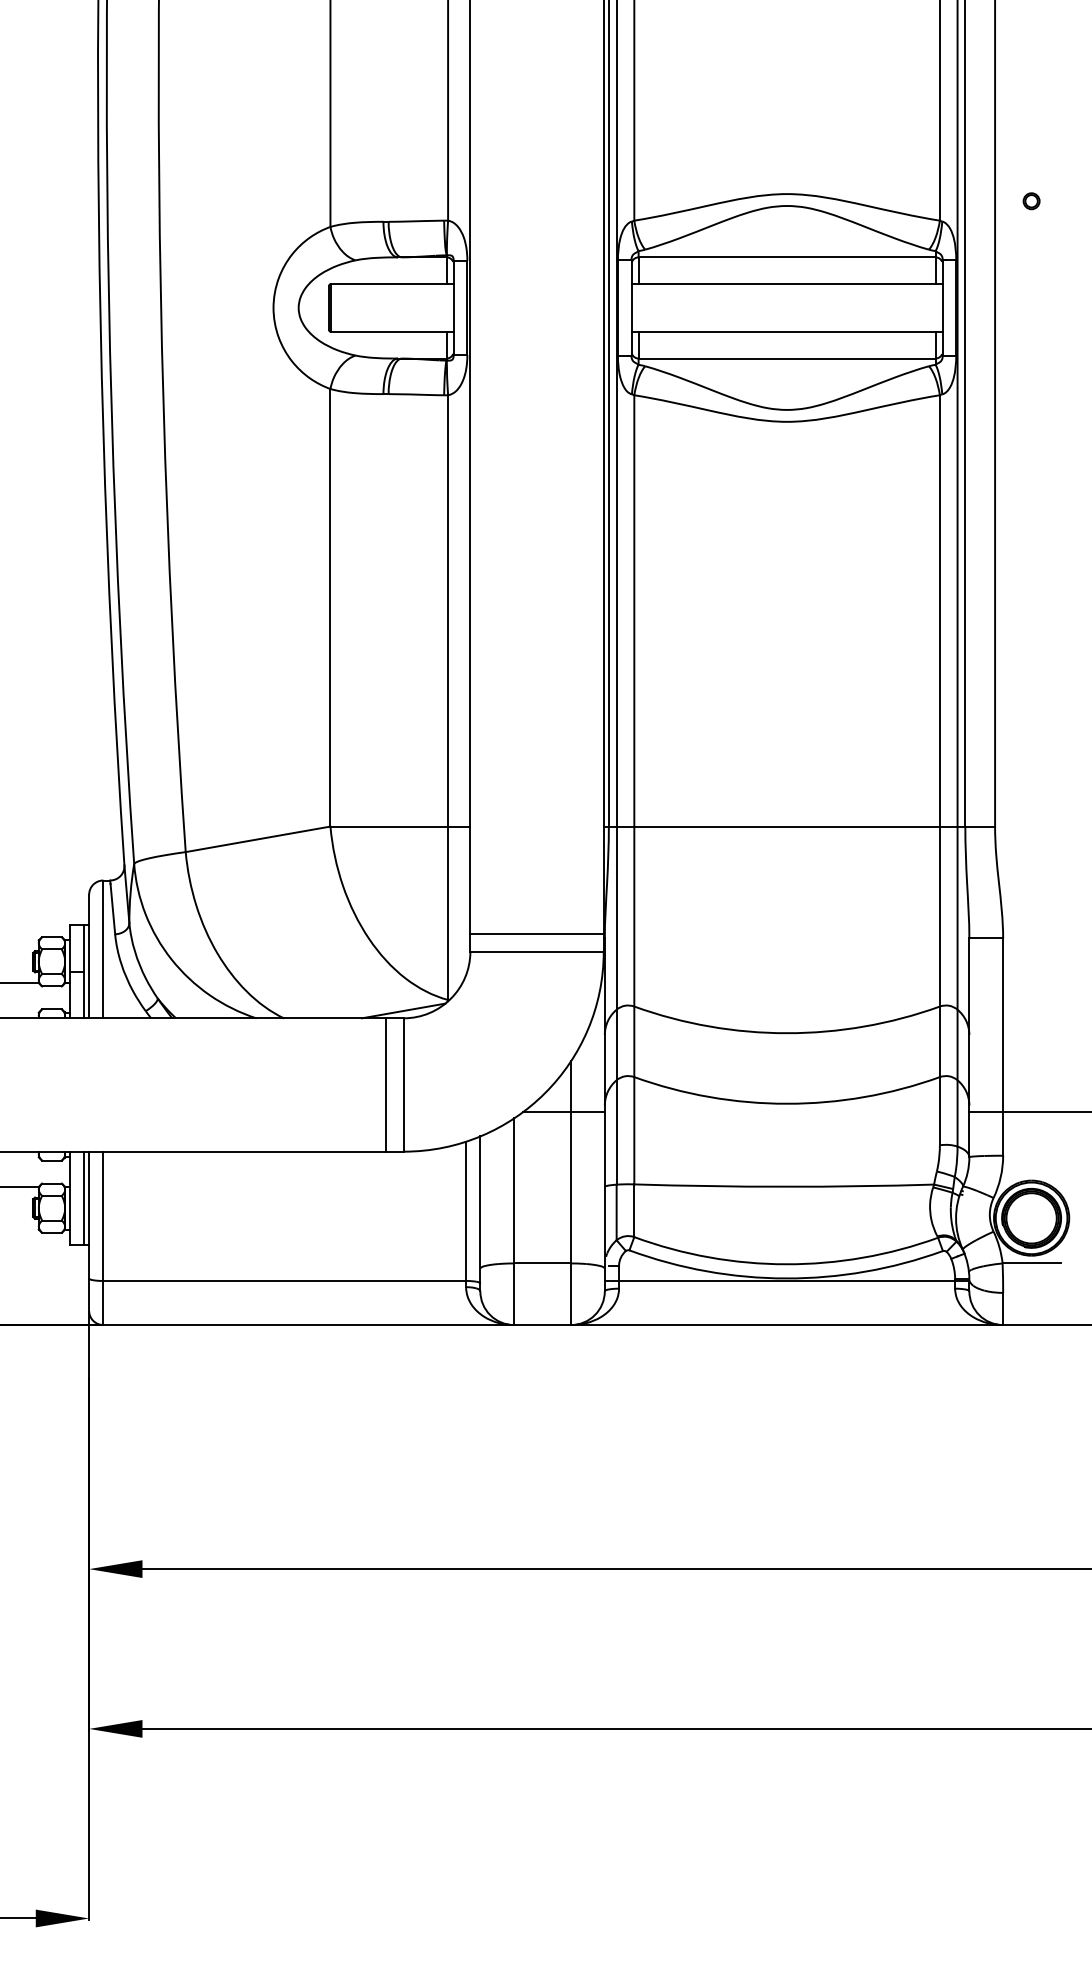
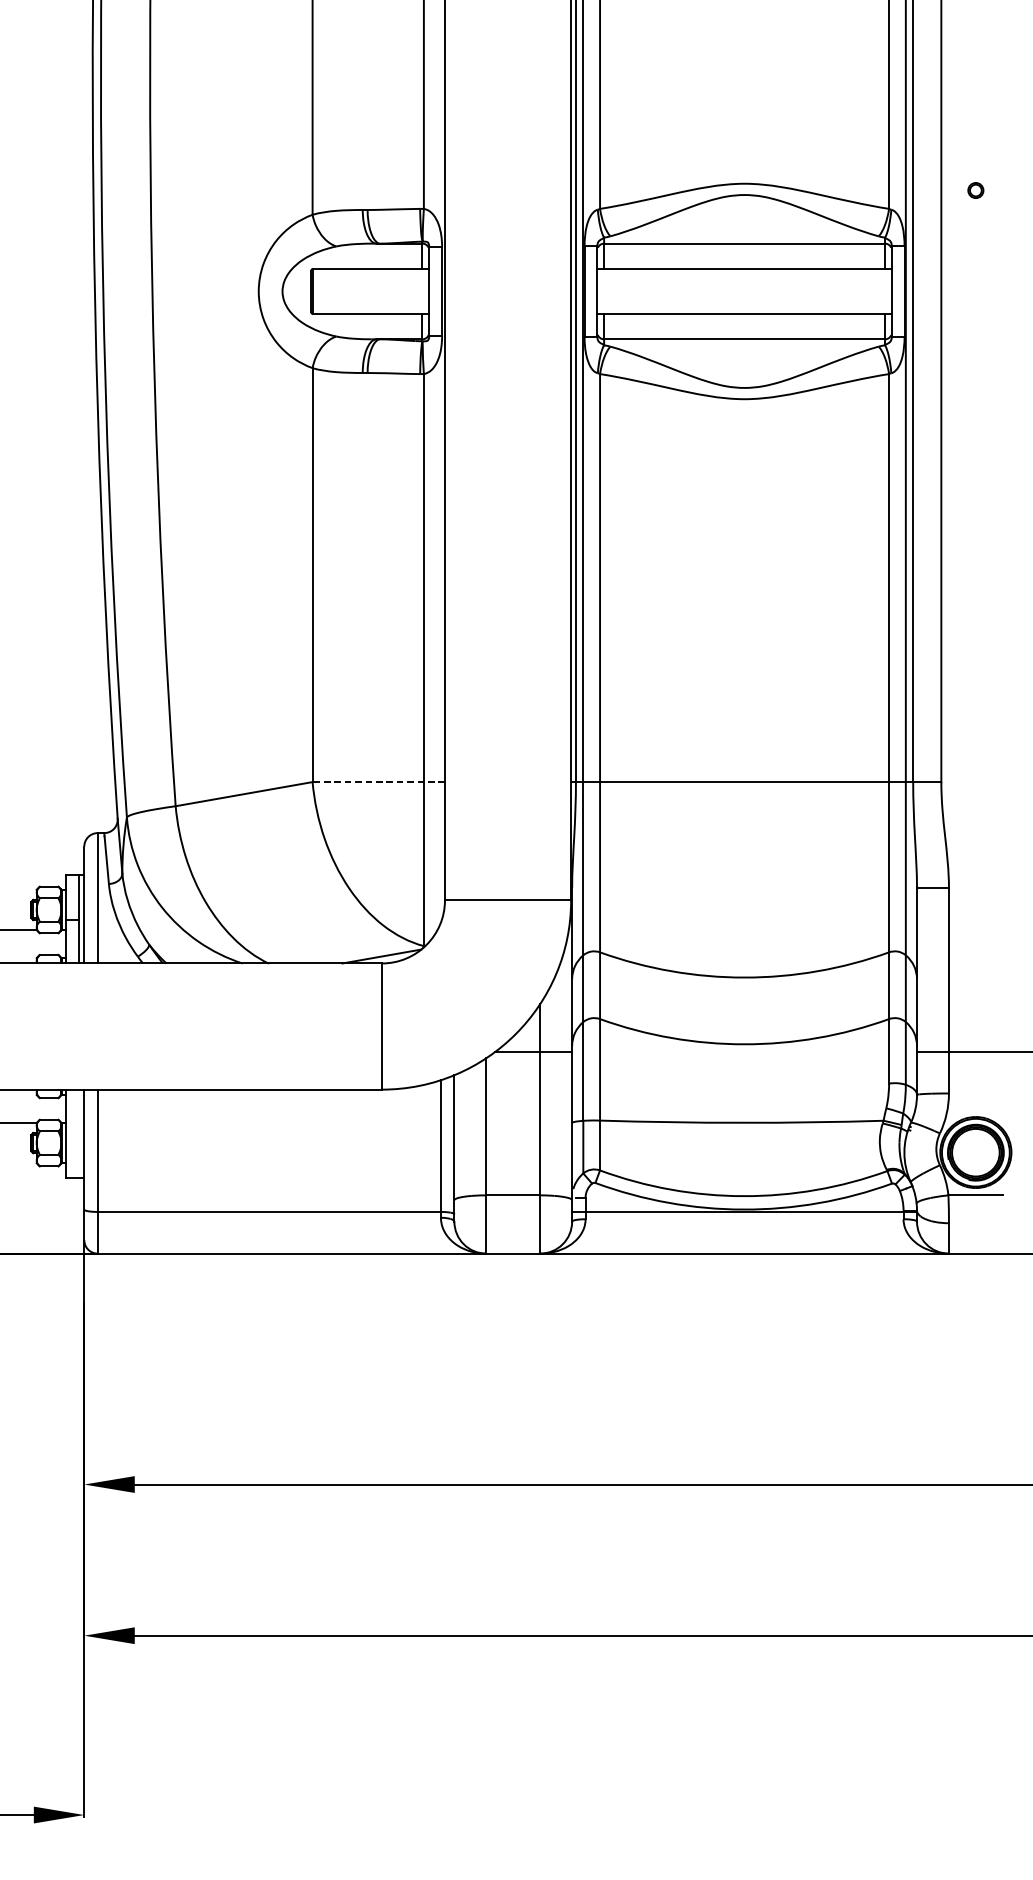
line: (400, 826) -> (378, 782), solid -> dashed
line: (536, 933) -> (507, 883), removed
line: (385, 1084) -> (364, 1026), removed
line: (83, 1198) -> (78, 1133), removed

